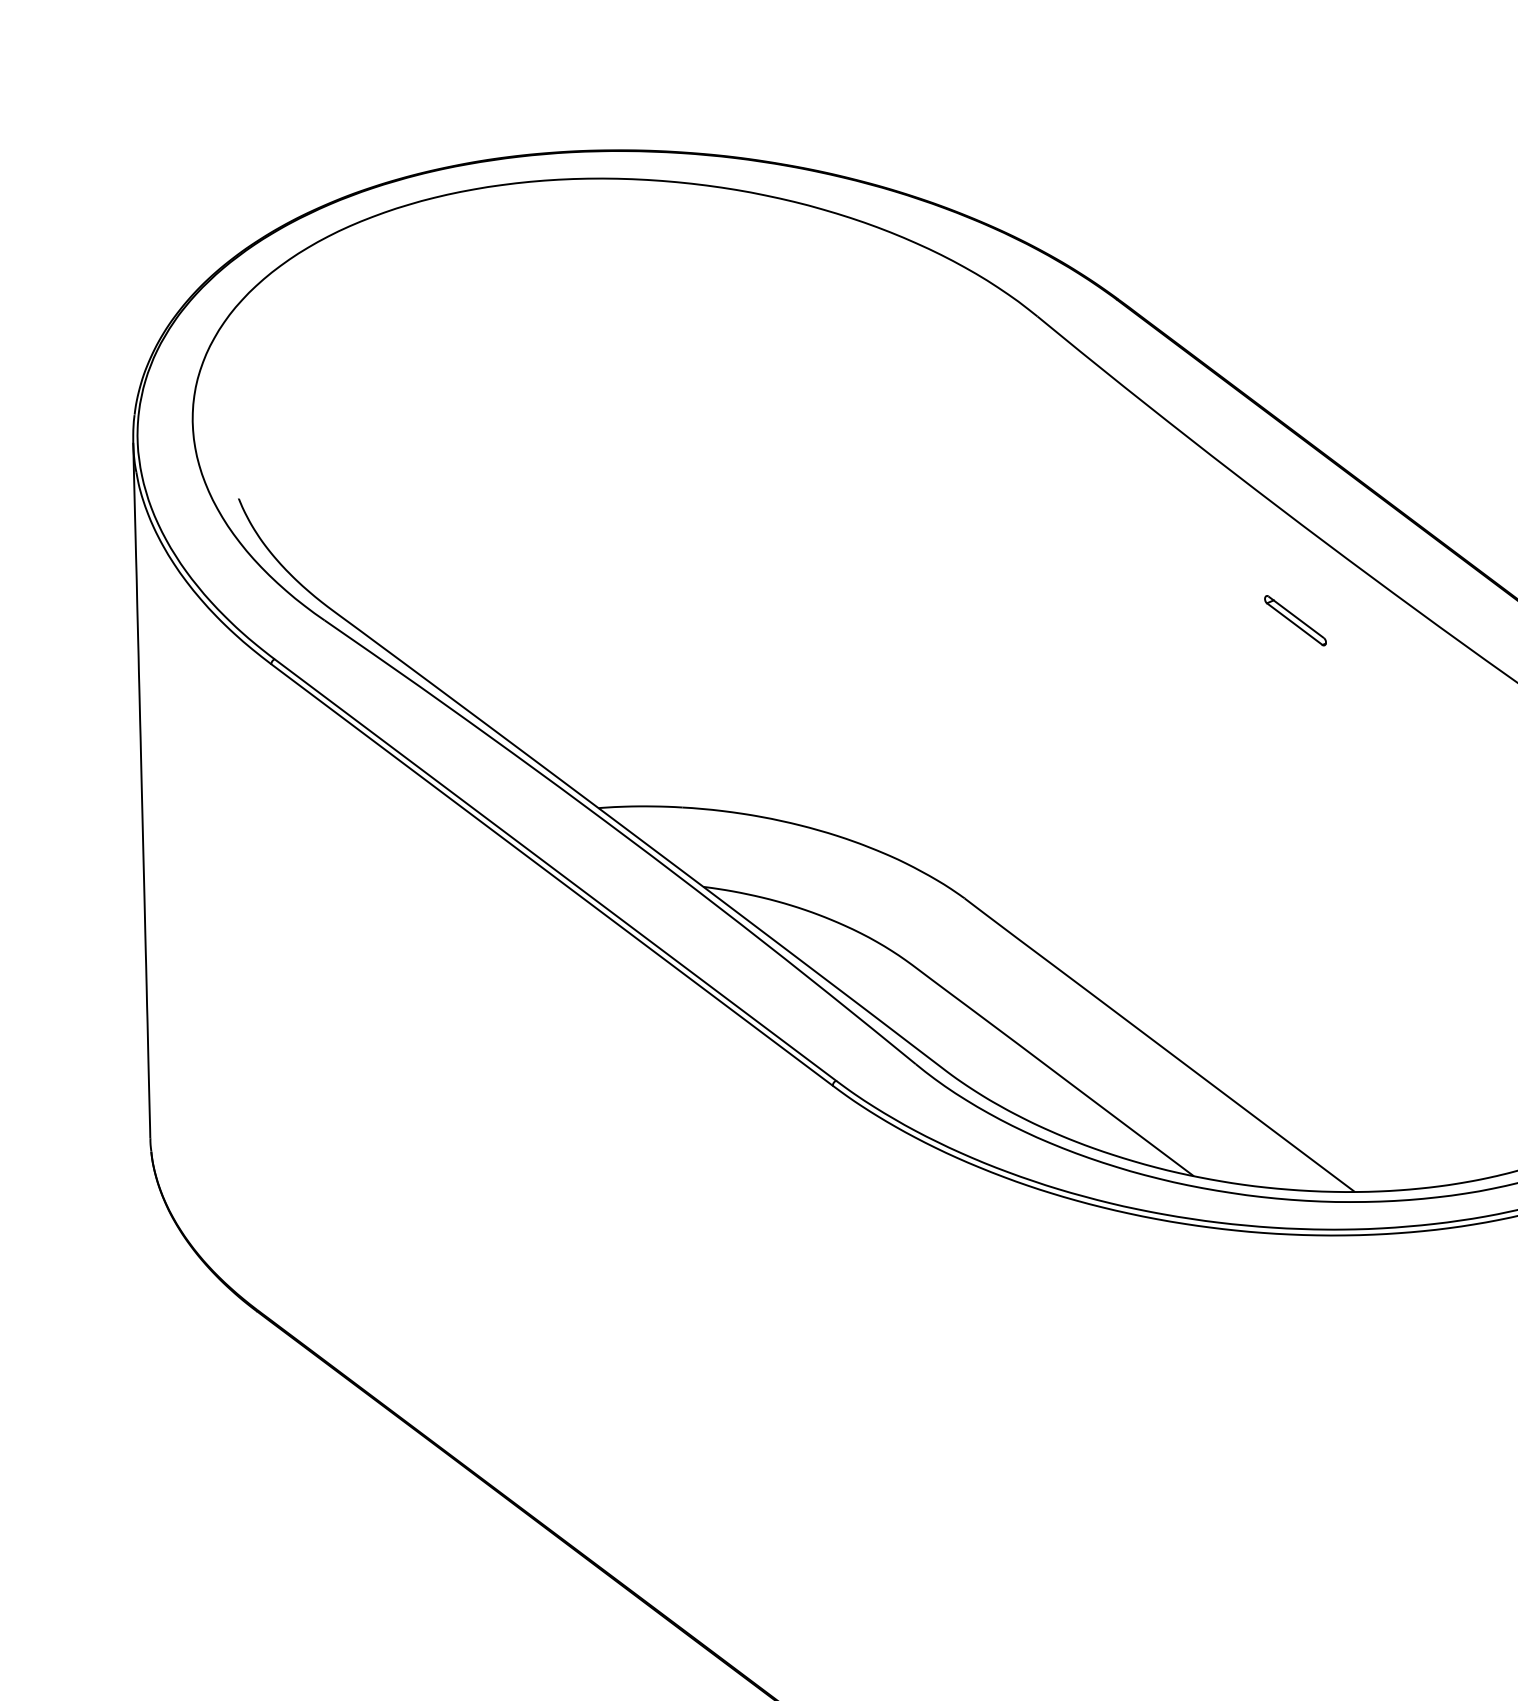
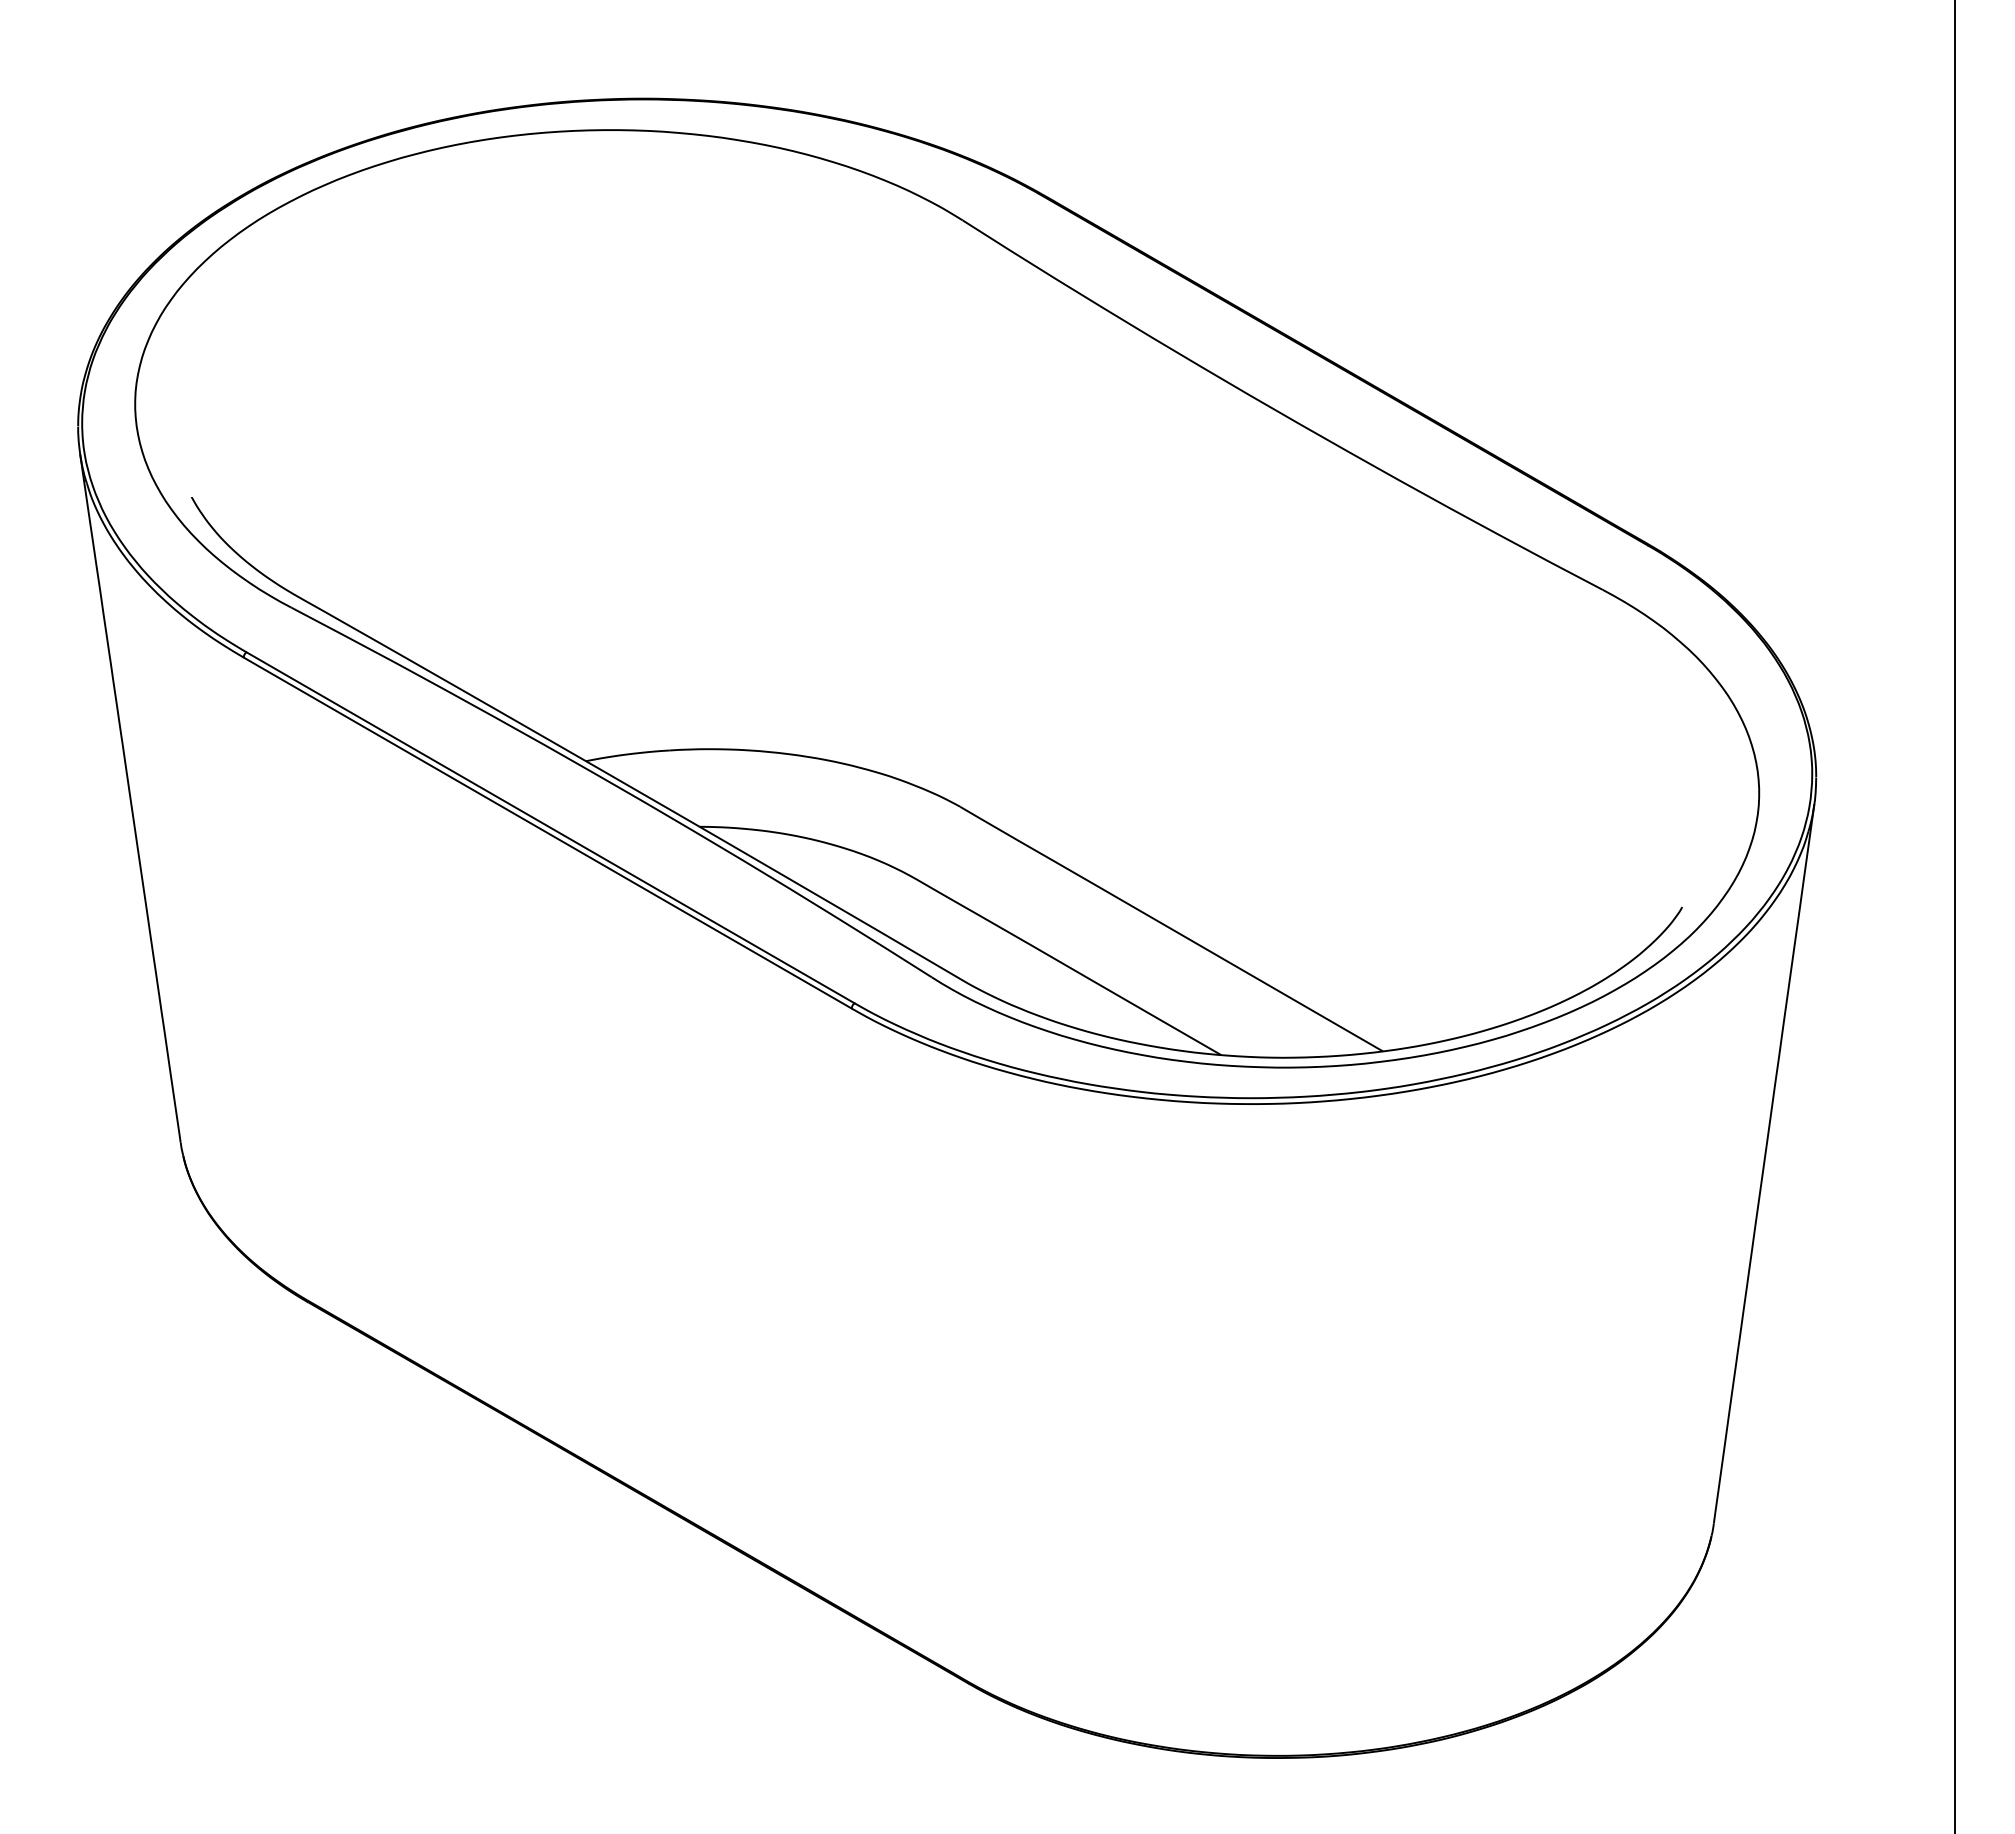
part: (1295, 620) -> (1255, 491), removed

